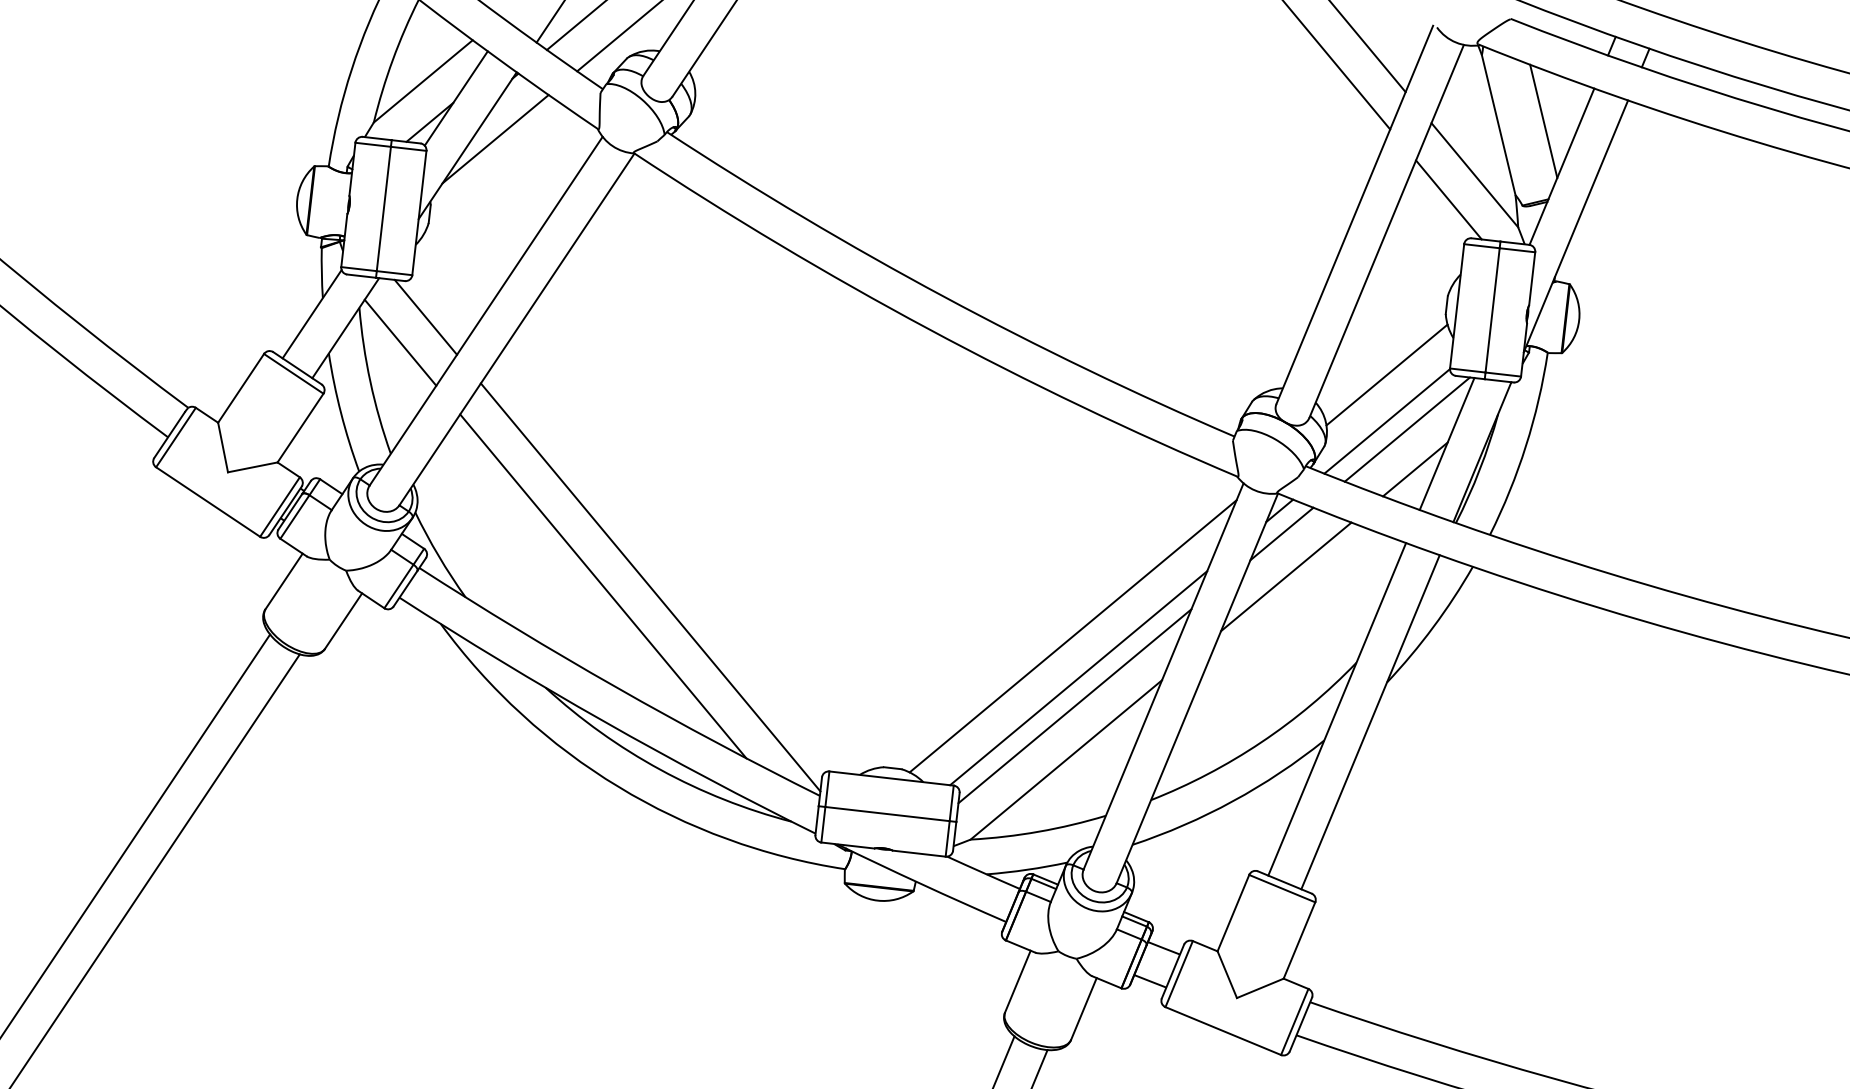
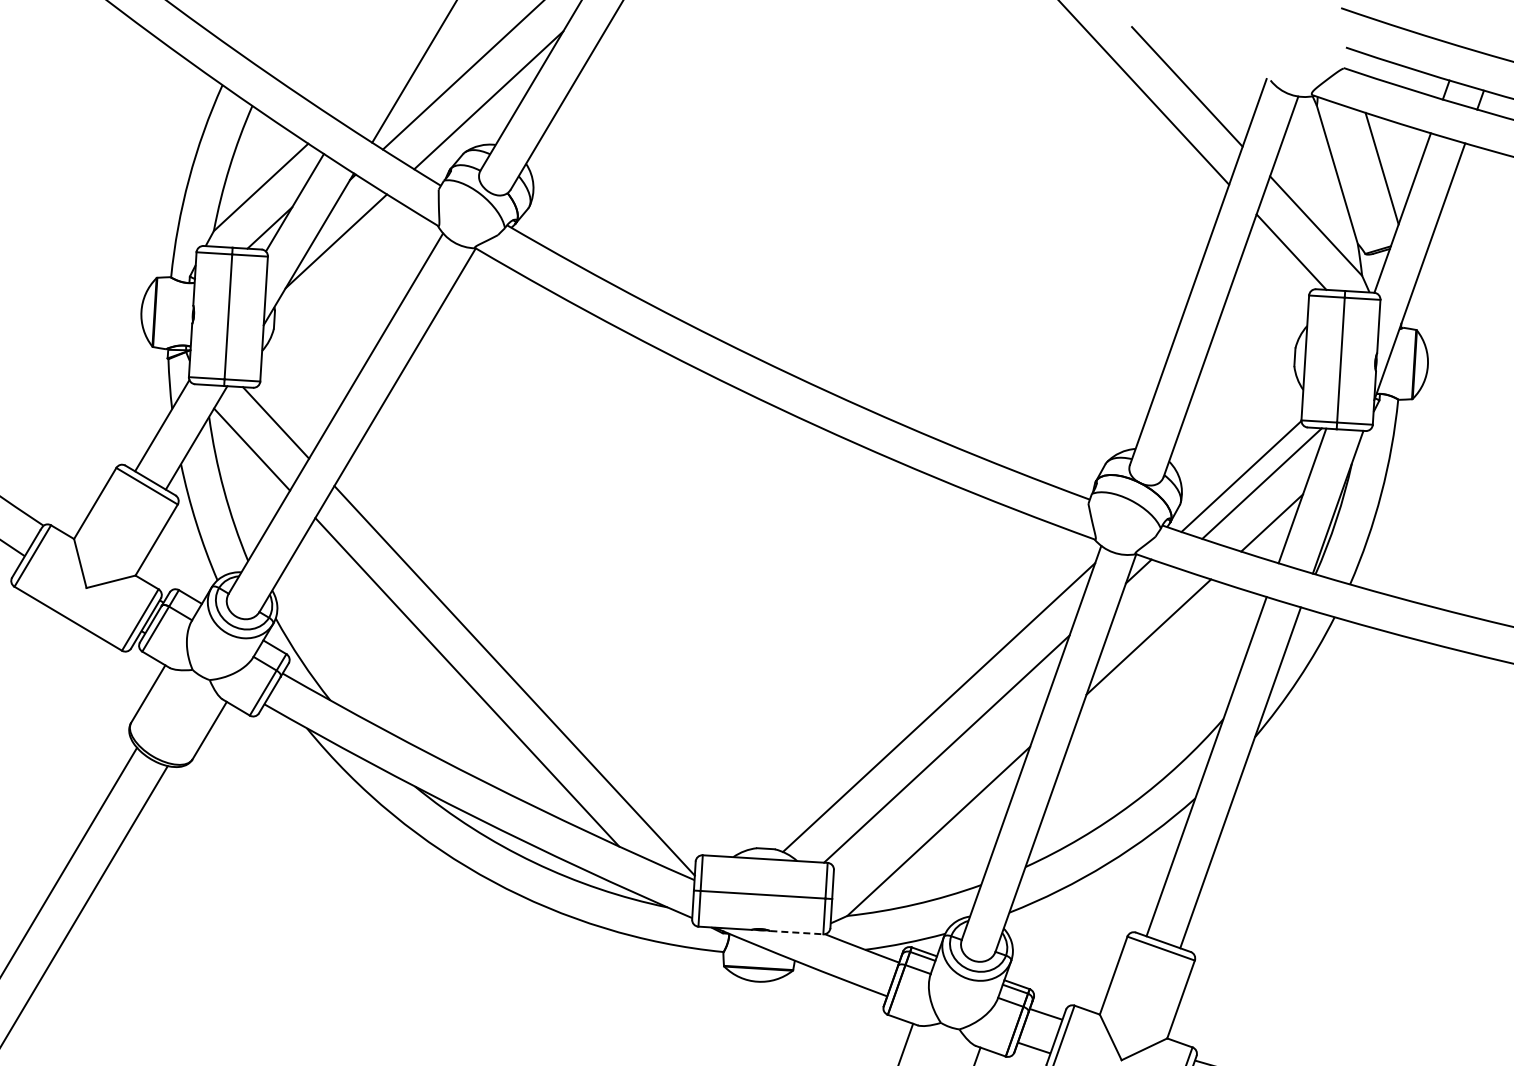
line: (1386, 374) -> (1238, 429), removed
line: (1281, 533) -> (1141, 593), removed
line: (1074, 706) -> (944, 777), removed
line: (919, 853) -> (797, 932), solid -> dashed

